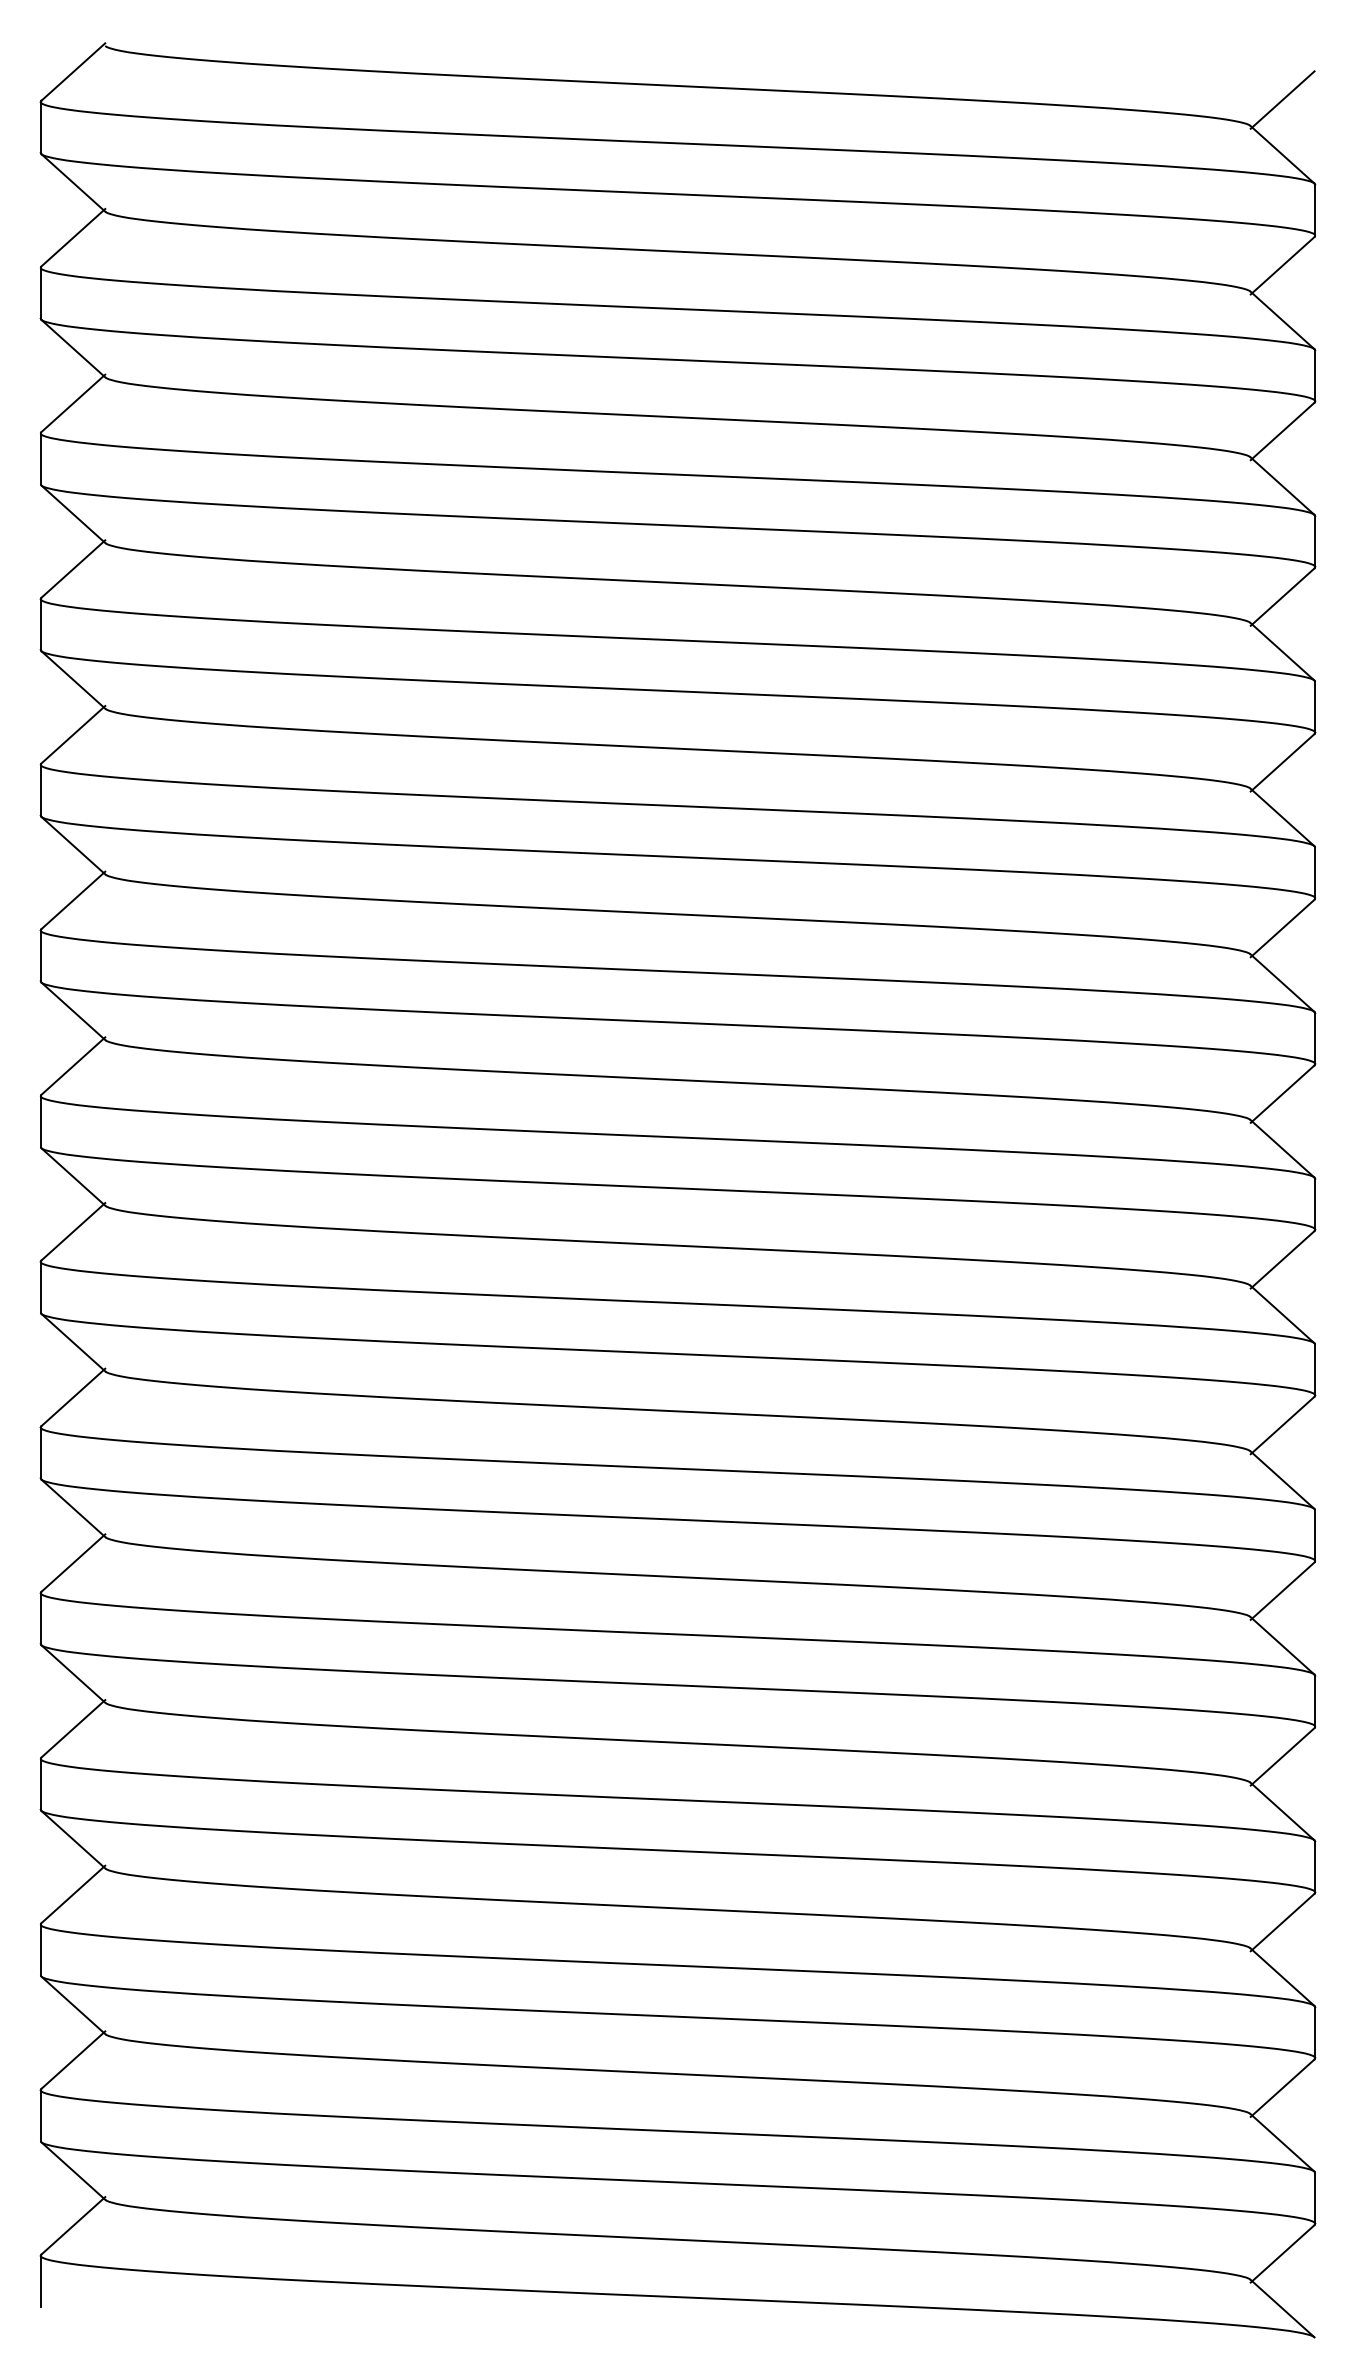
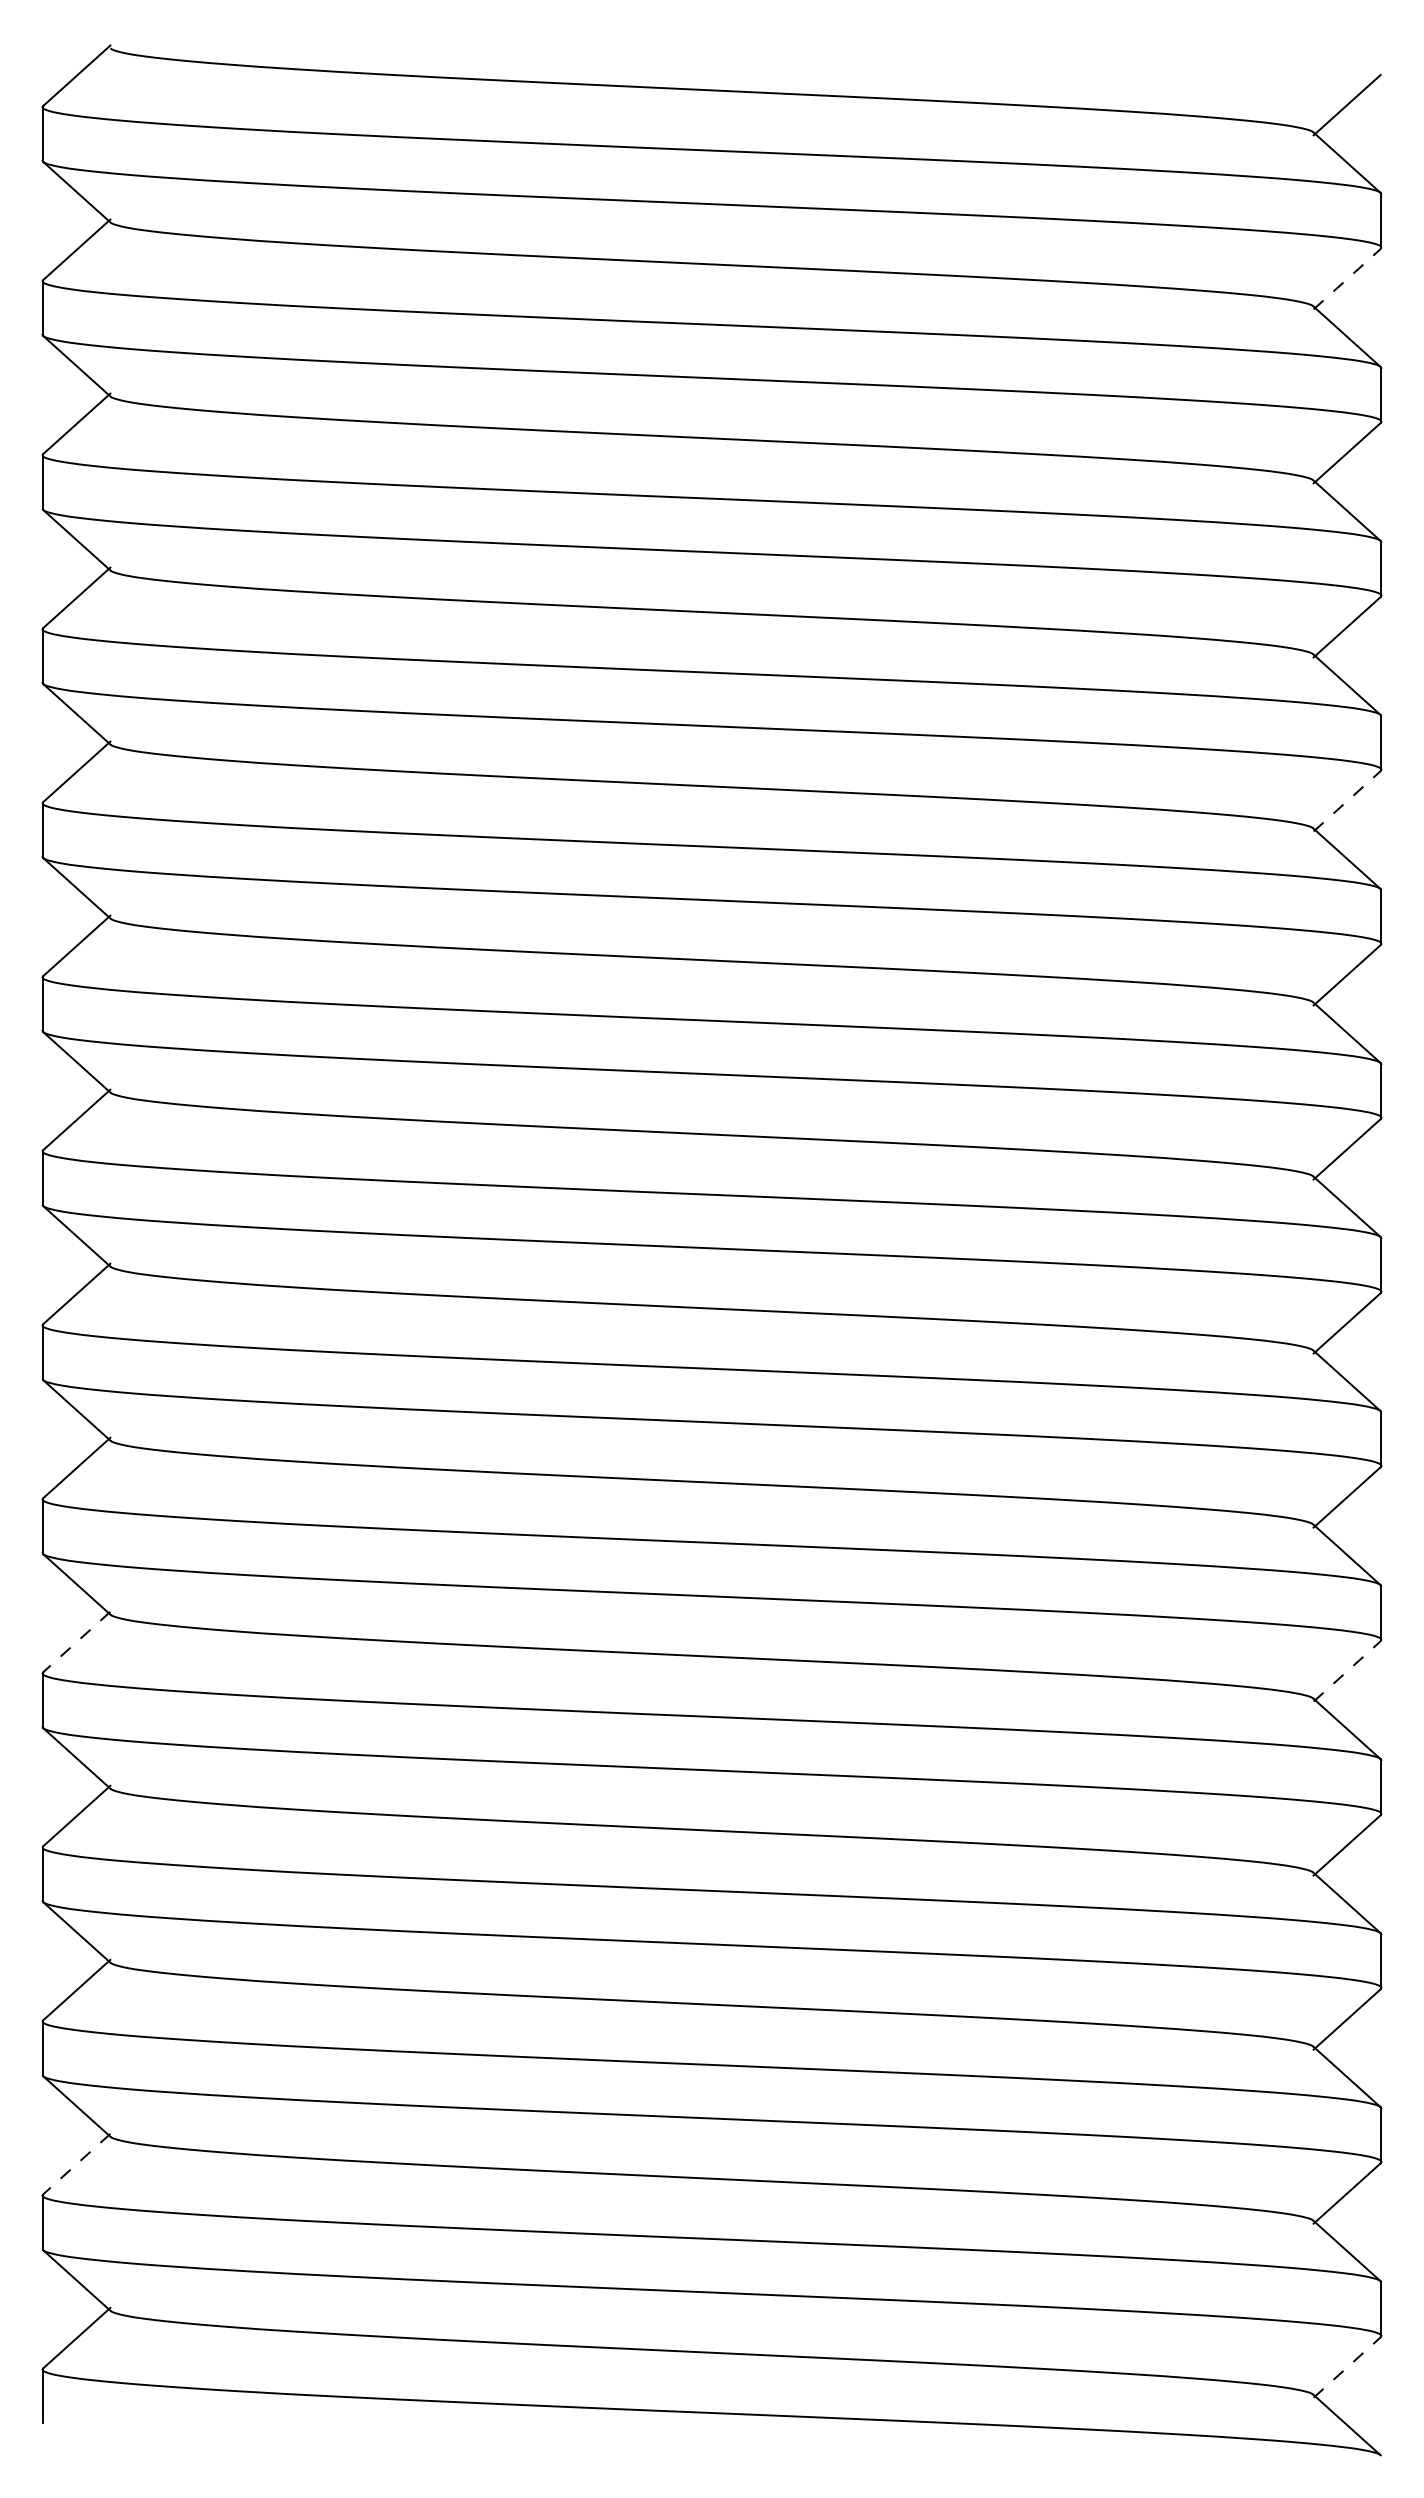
line: (1282, 265) -> (1347, 278), solid -> dashed
line: (1282, 762) -> (1347, 800), solid -> dashed
line: (73, 1563) -> (76, 1642), solid -> dashed
line: (1282, 1591) -> (1347, 1671), solid -> dashed
line: (73, 2060) -> (76, 2164), solid -> dashed
line: (1282, 2253) -> (1347, 2367), solid -> dashed

